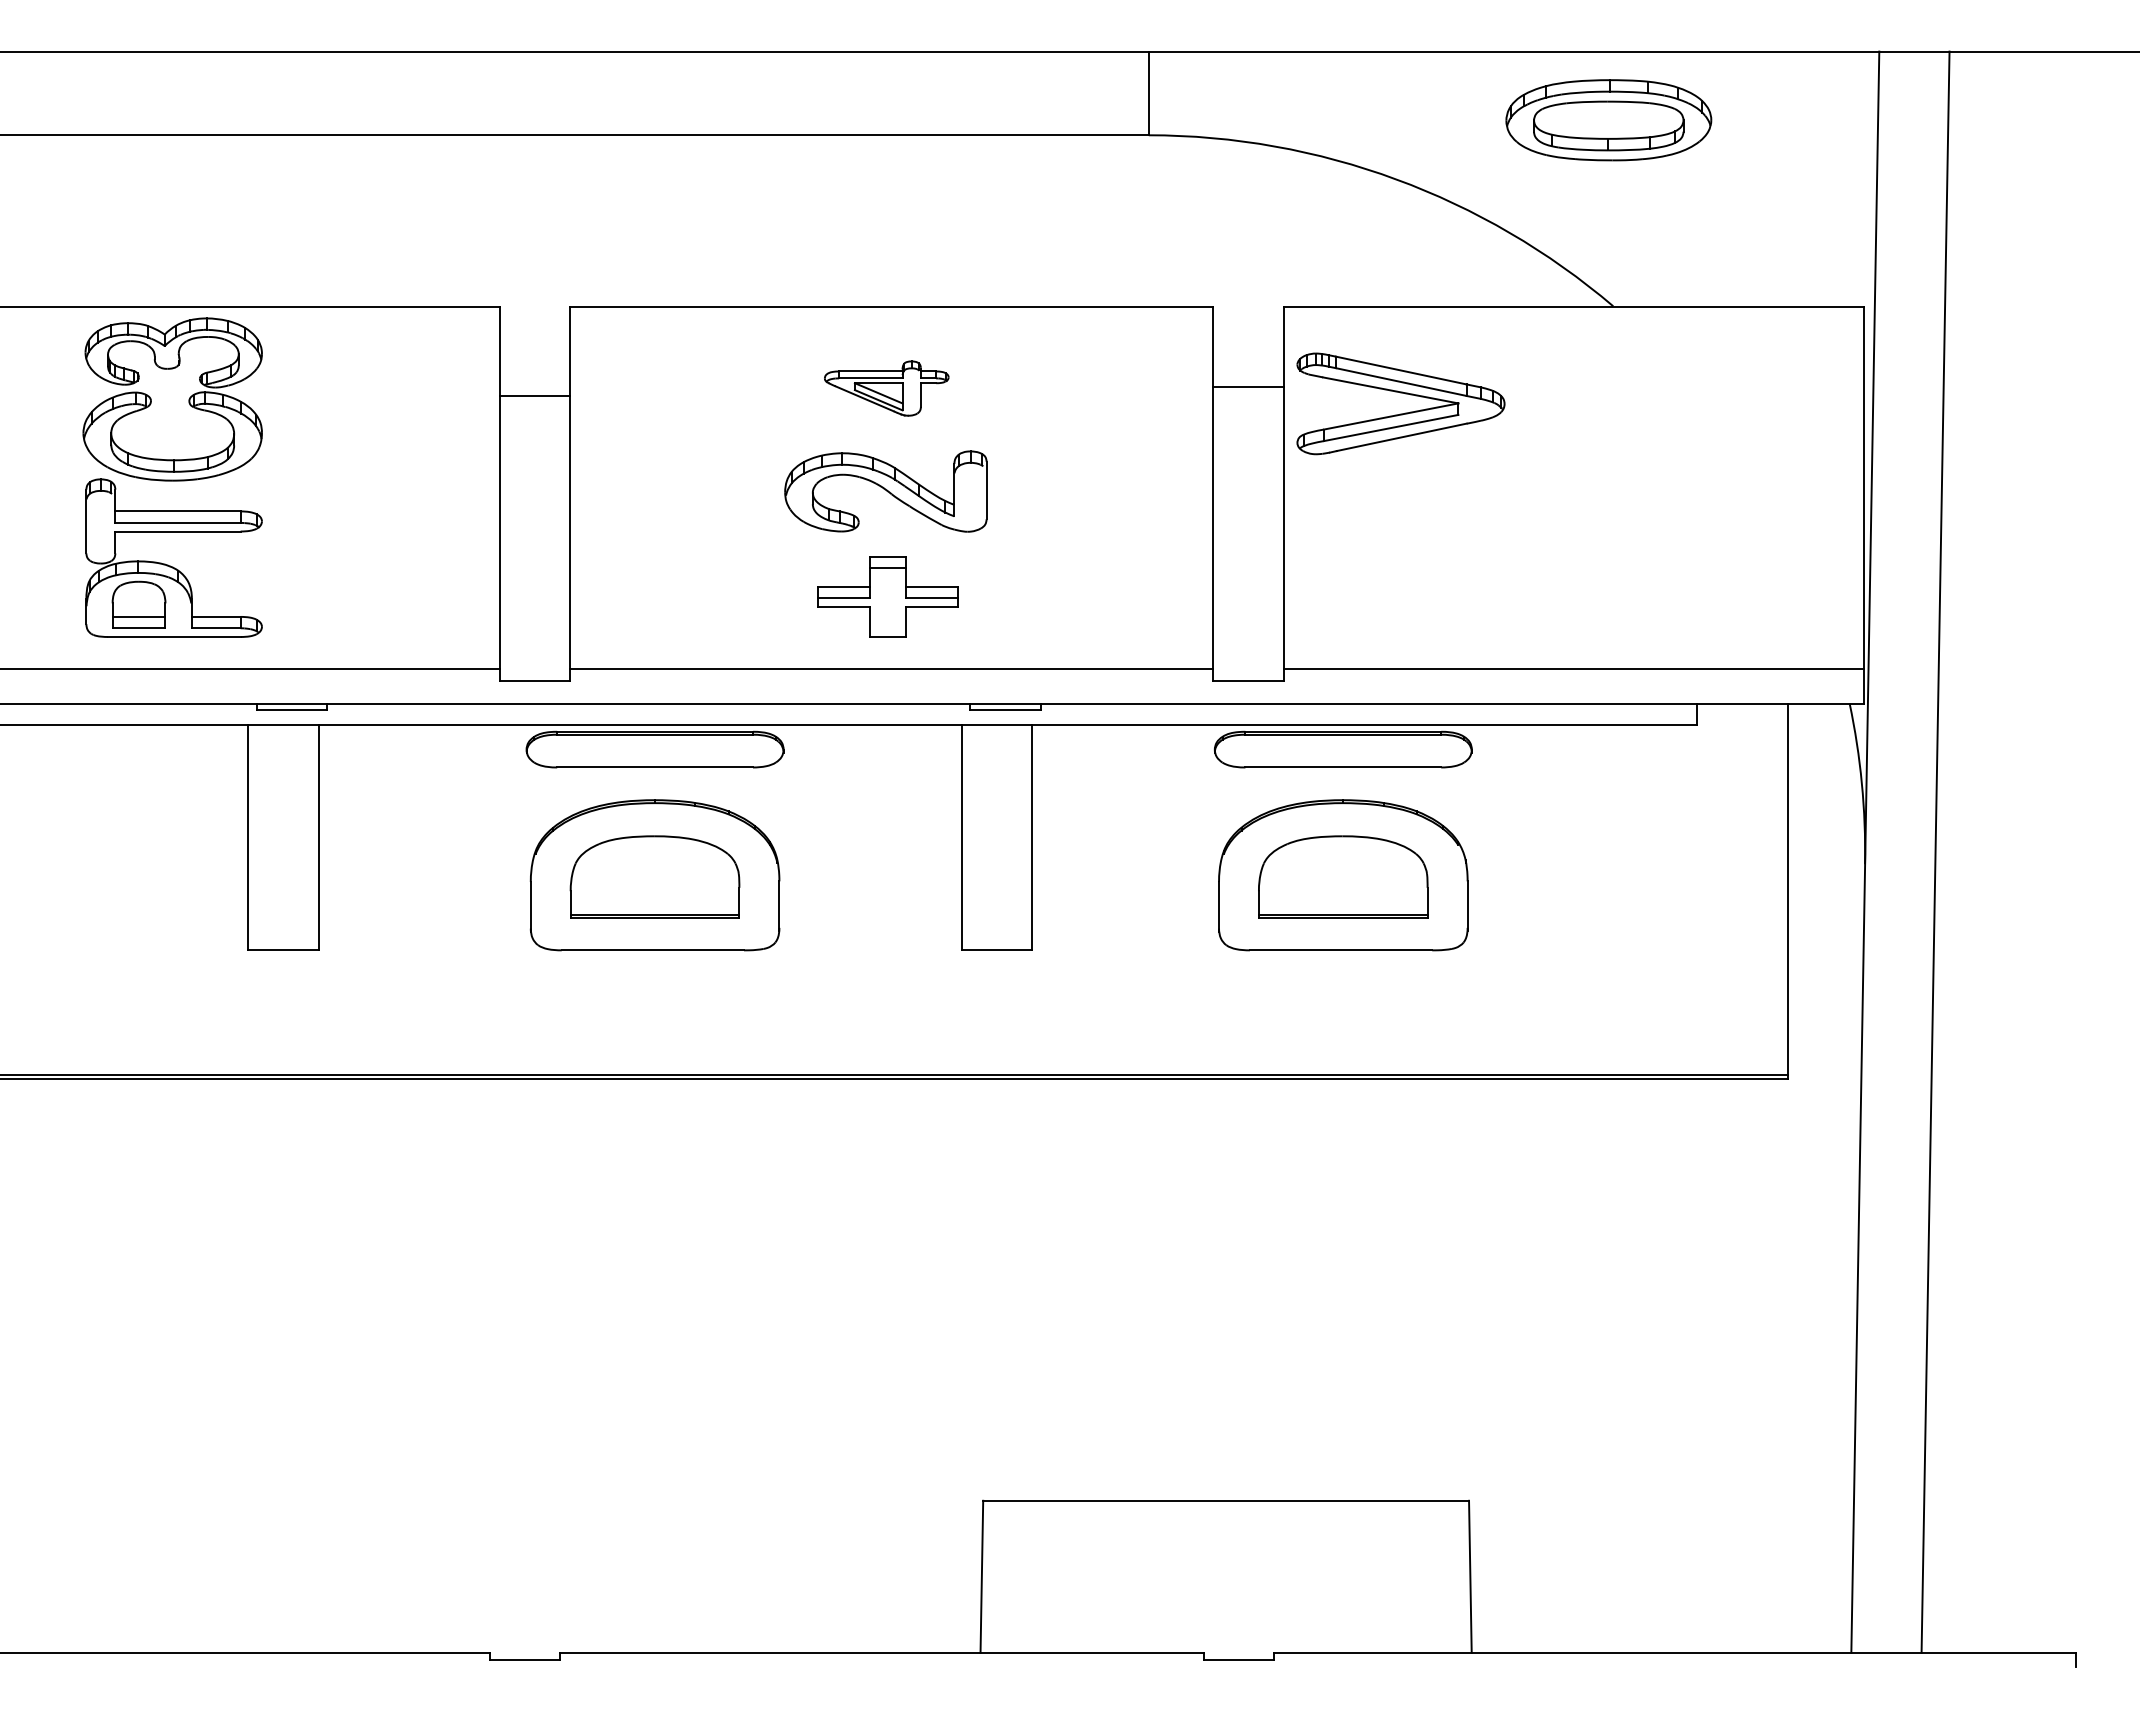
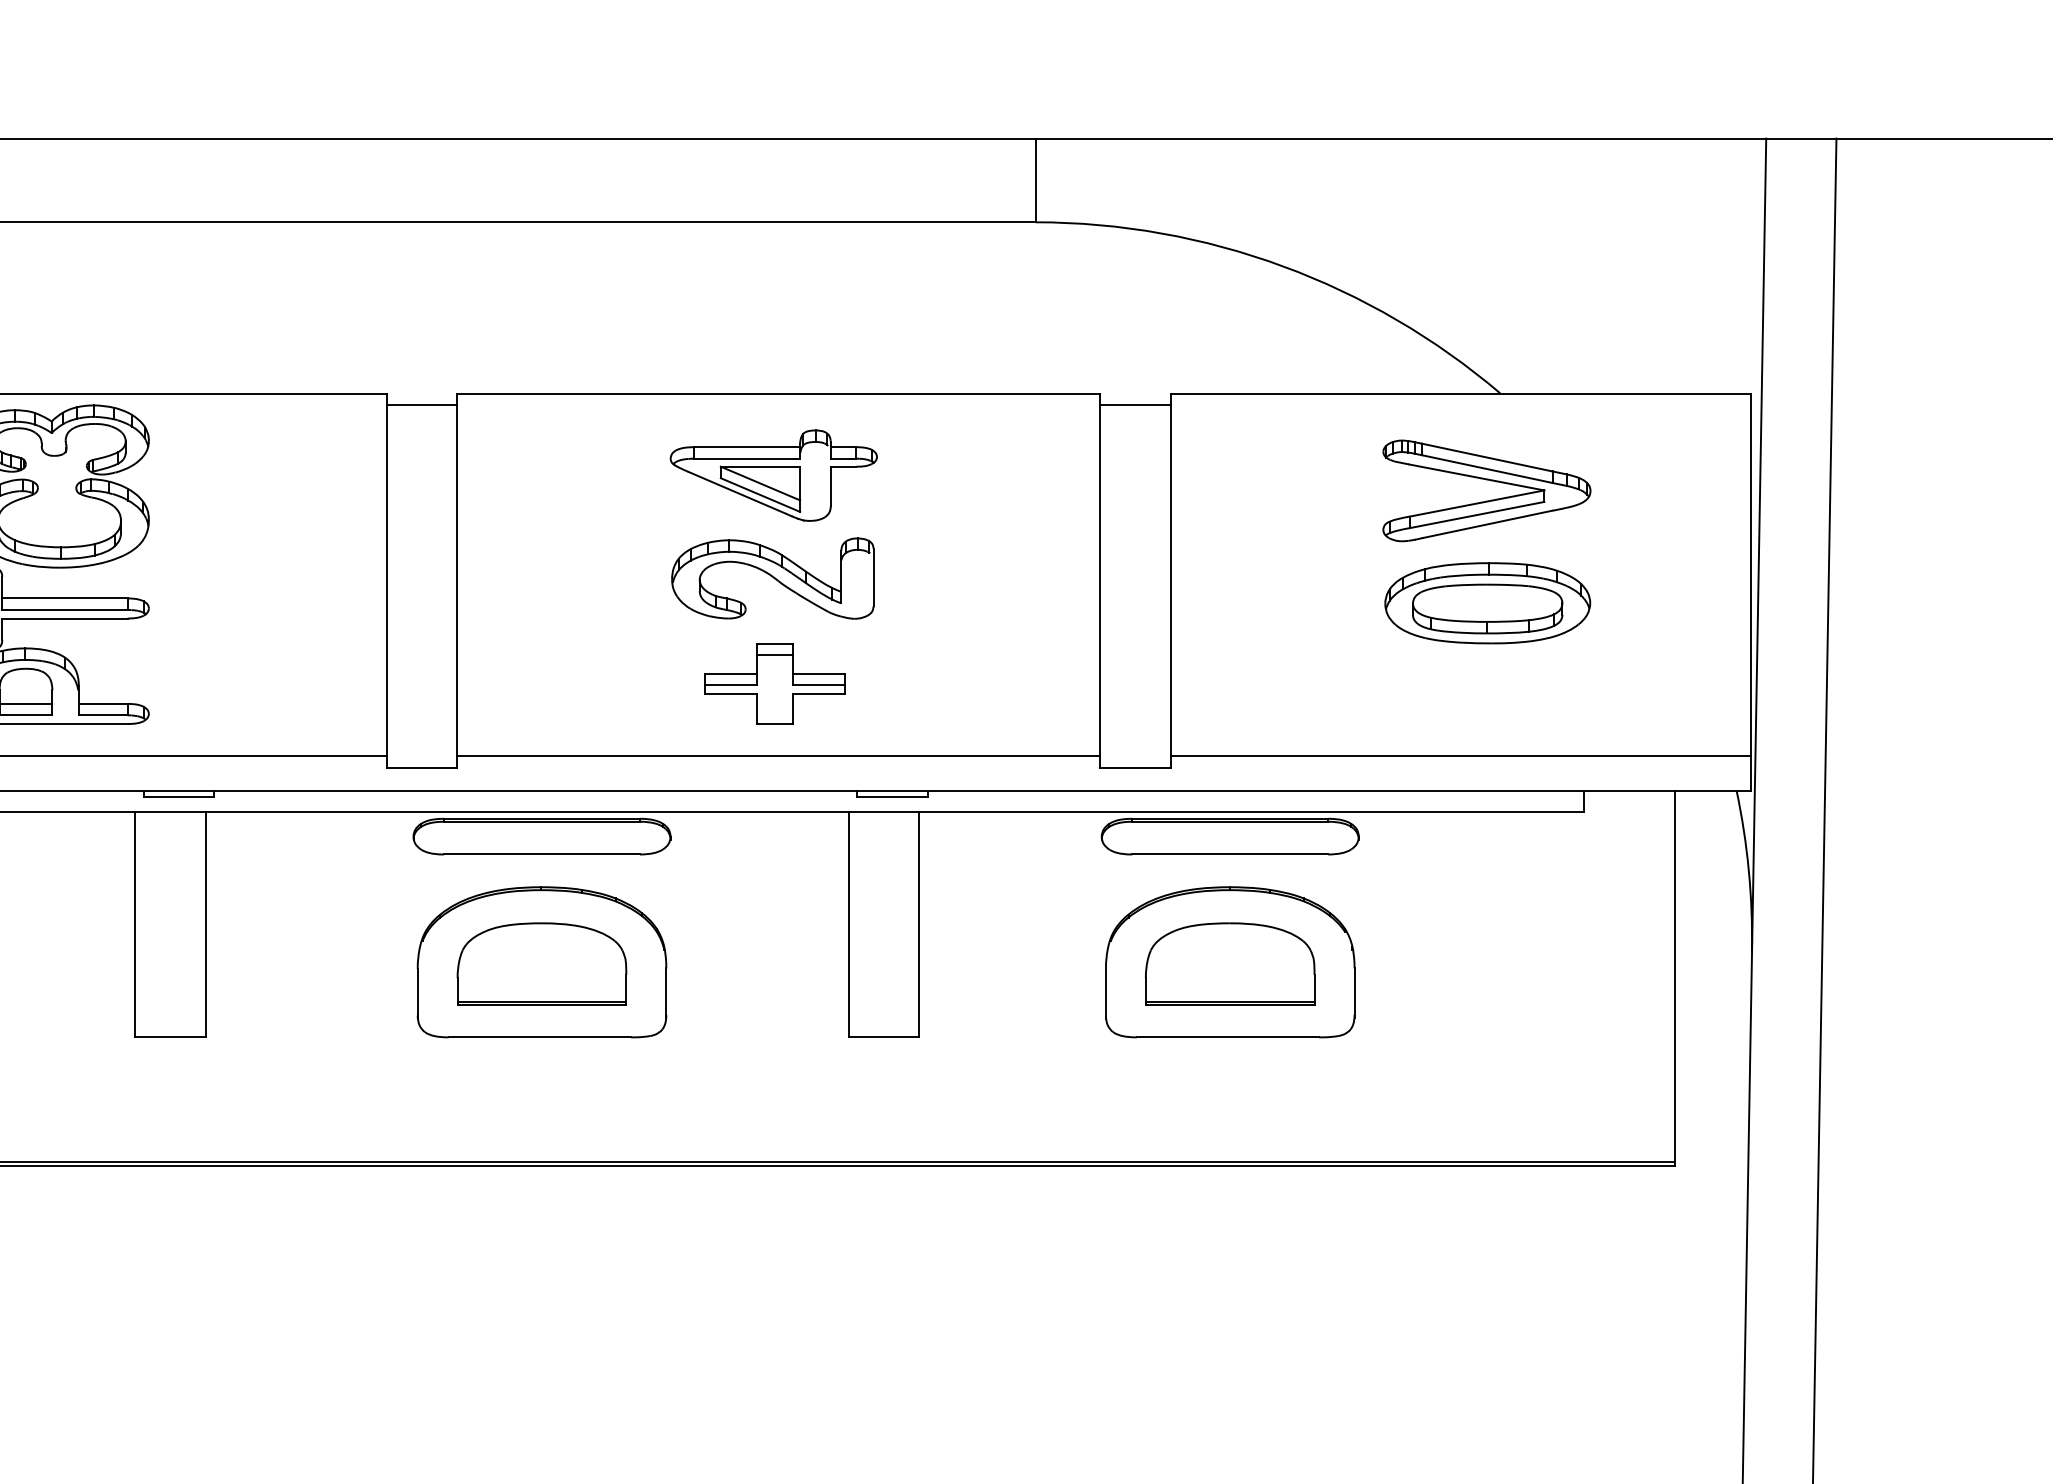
part: (1608, 120) -> (1487, 603), moved
line: (1248, 387) -> (1135, 405), moved
part: (886, 388) -> (773, 475), size x1.67
part: (1400, 393) -> (1486, 480), moved
line: (534, 396) -> (421, 405), moved

